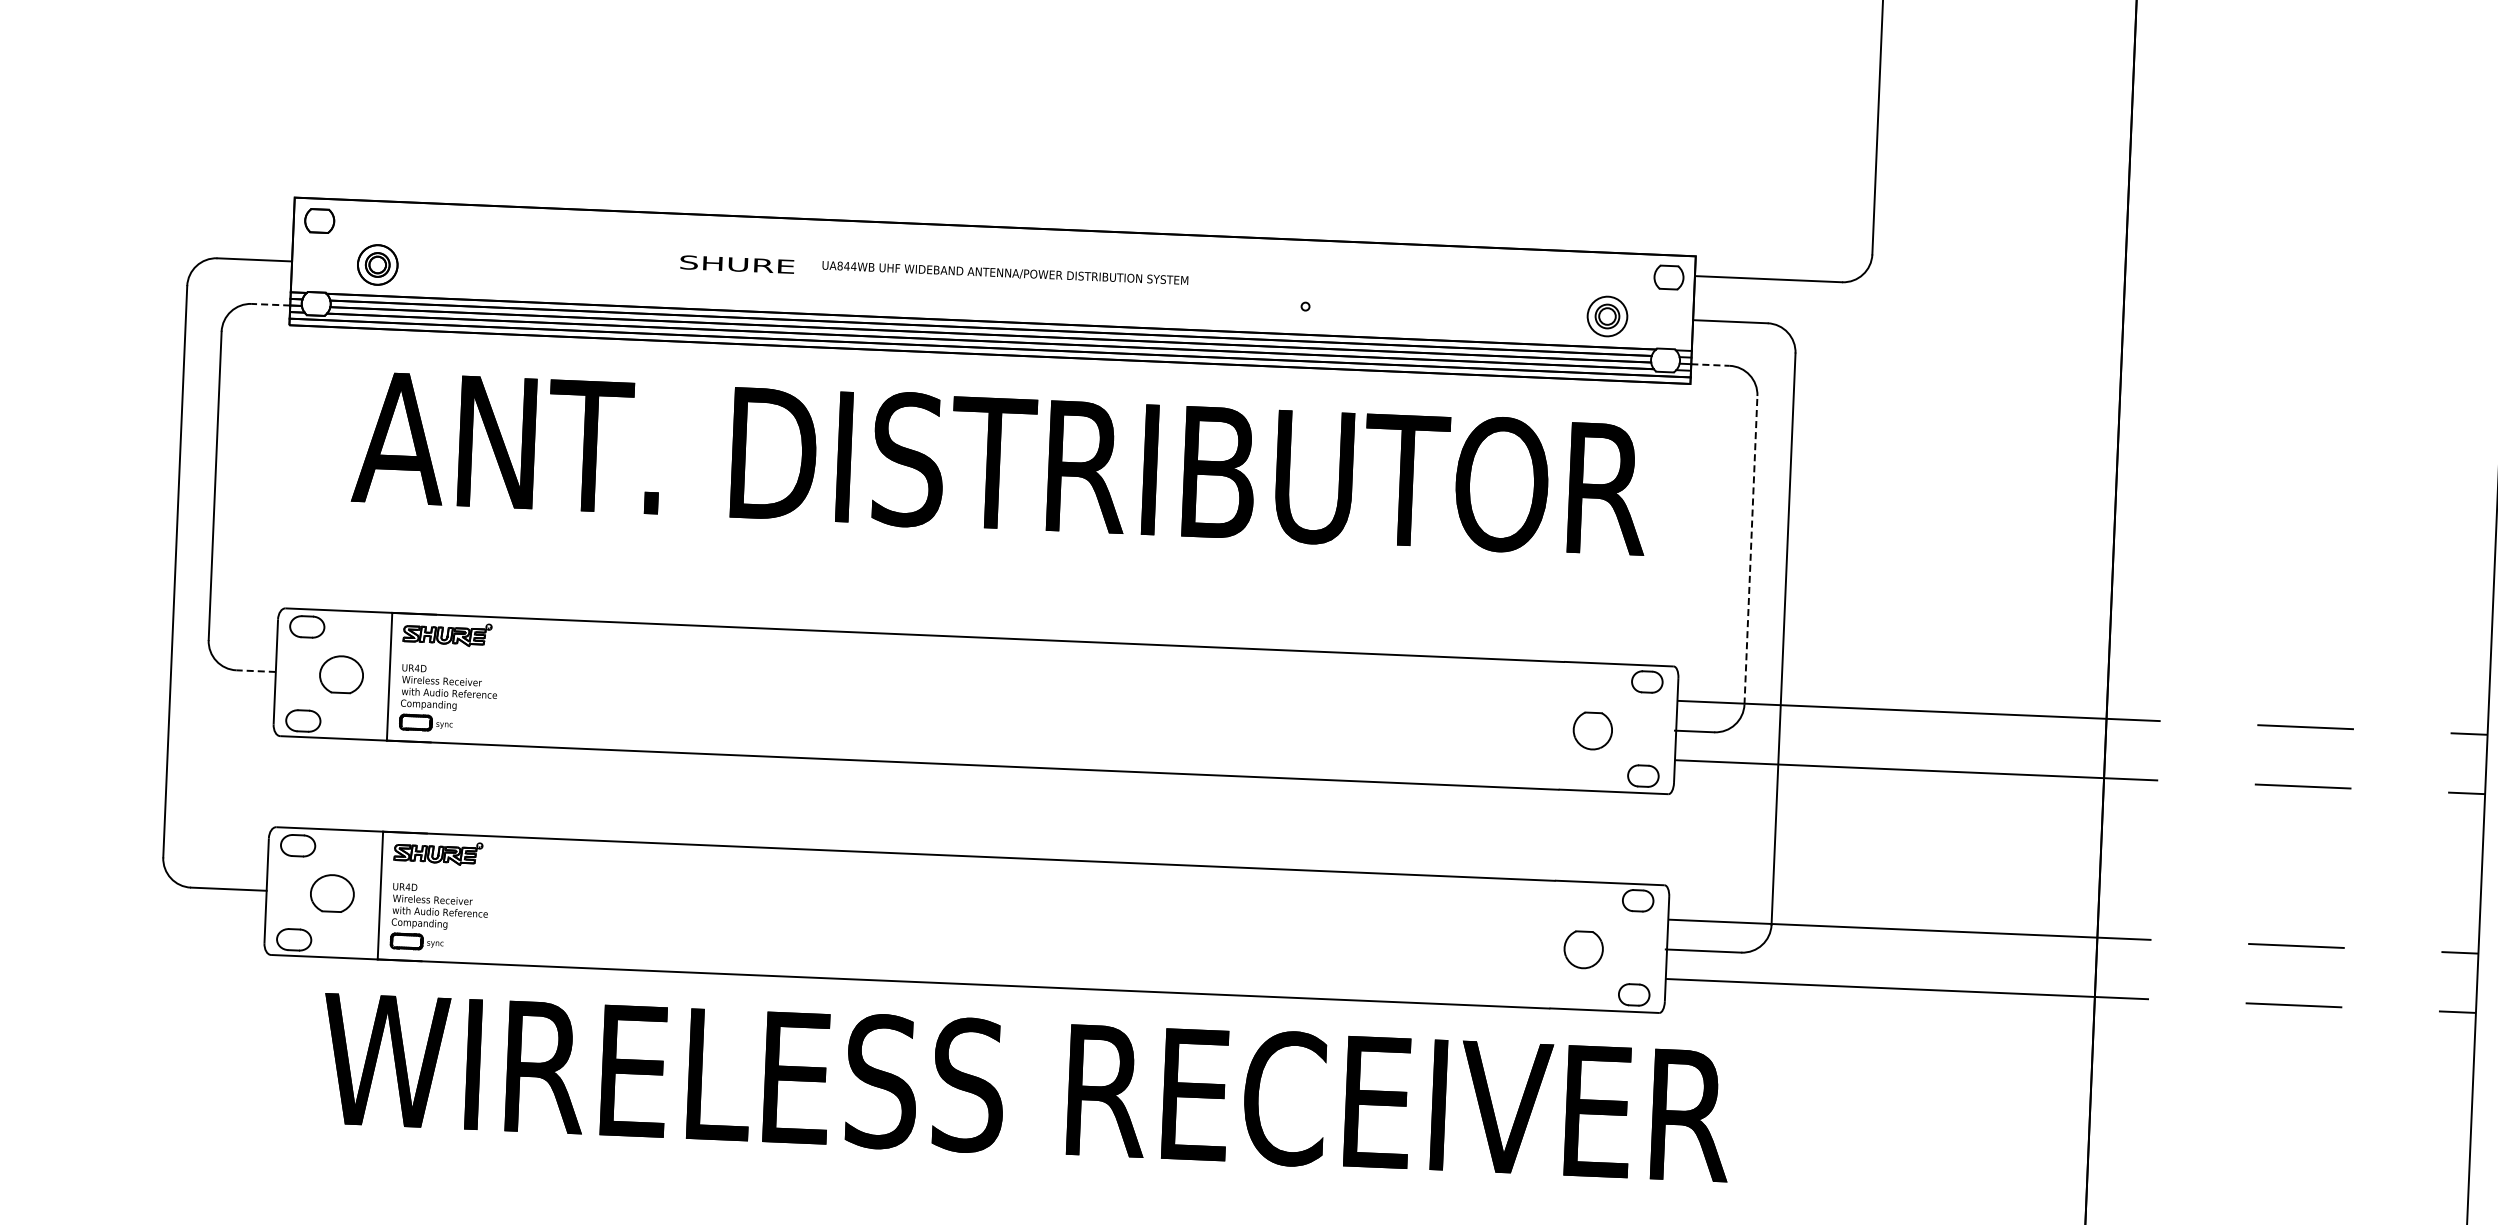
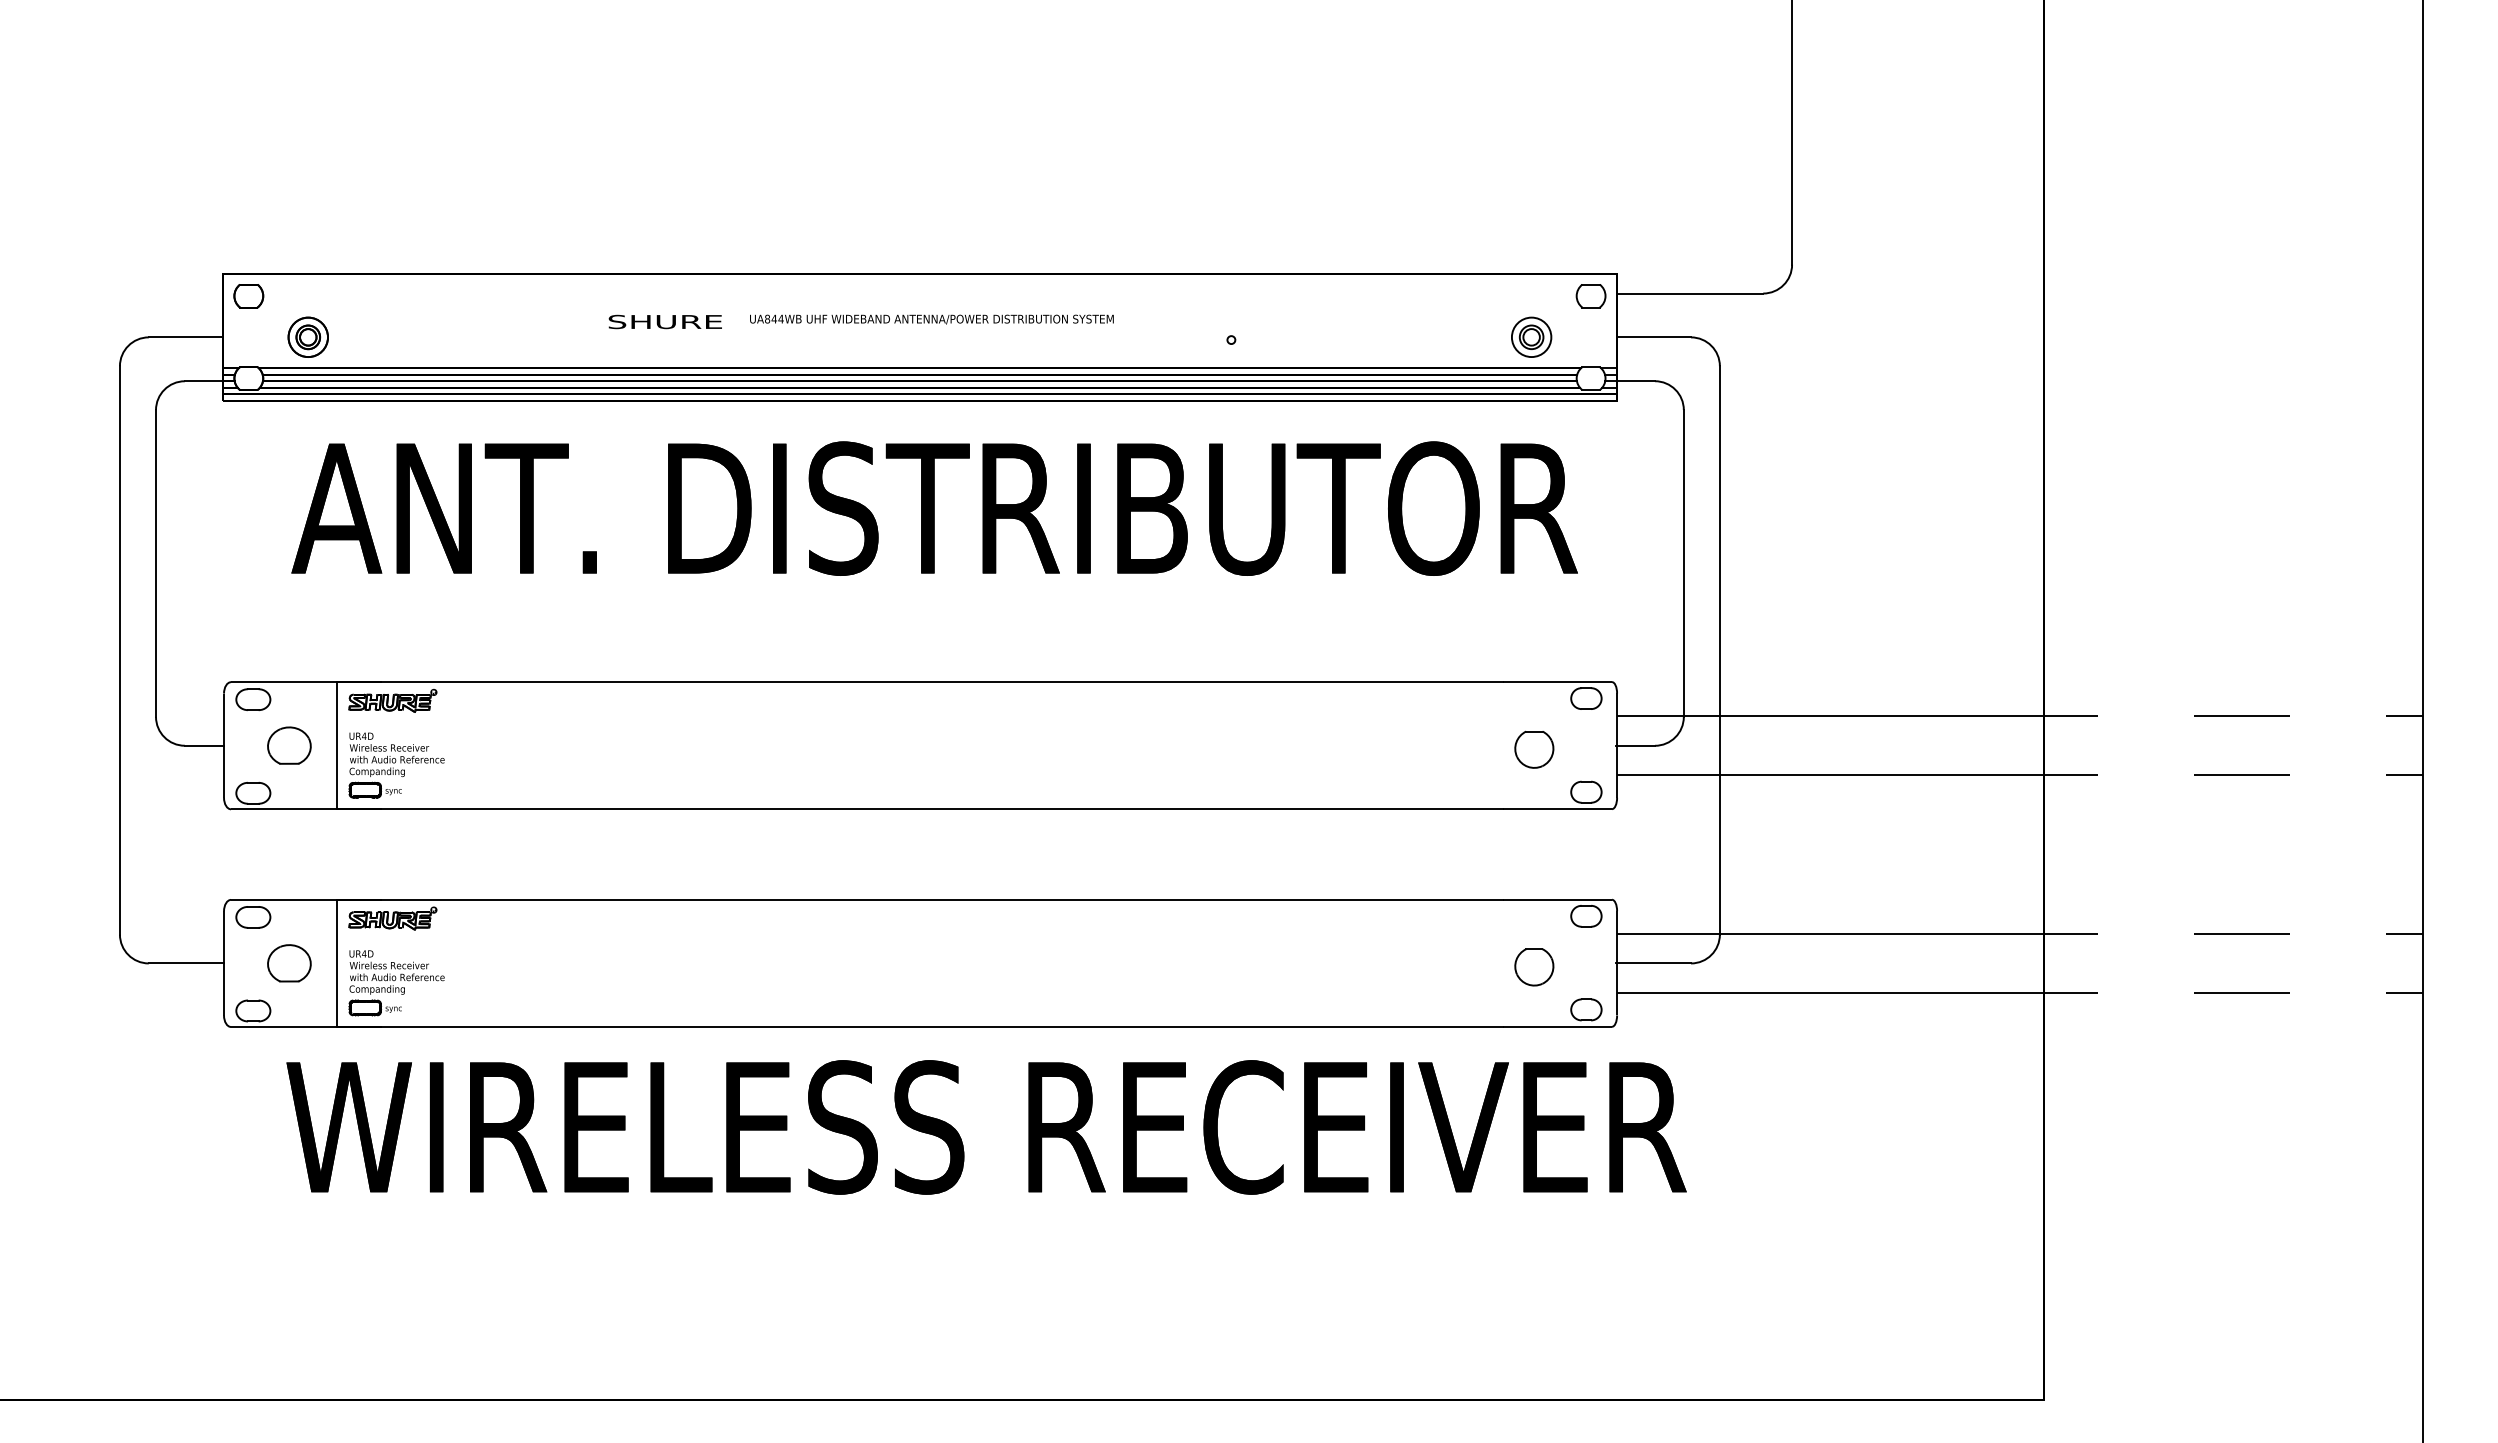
line: (270, 304) -> (203, 381), dashed -> solid
line: (1711, 365) -> (1636, 381), dashed -> solid
line: (1750, 550) -> (1683, 563), dashed -> solid
line: (256, 670) -> (204, 745), dashed -> solid

